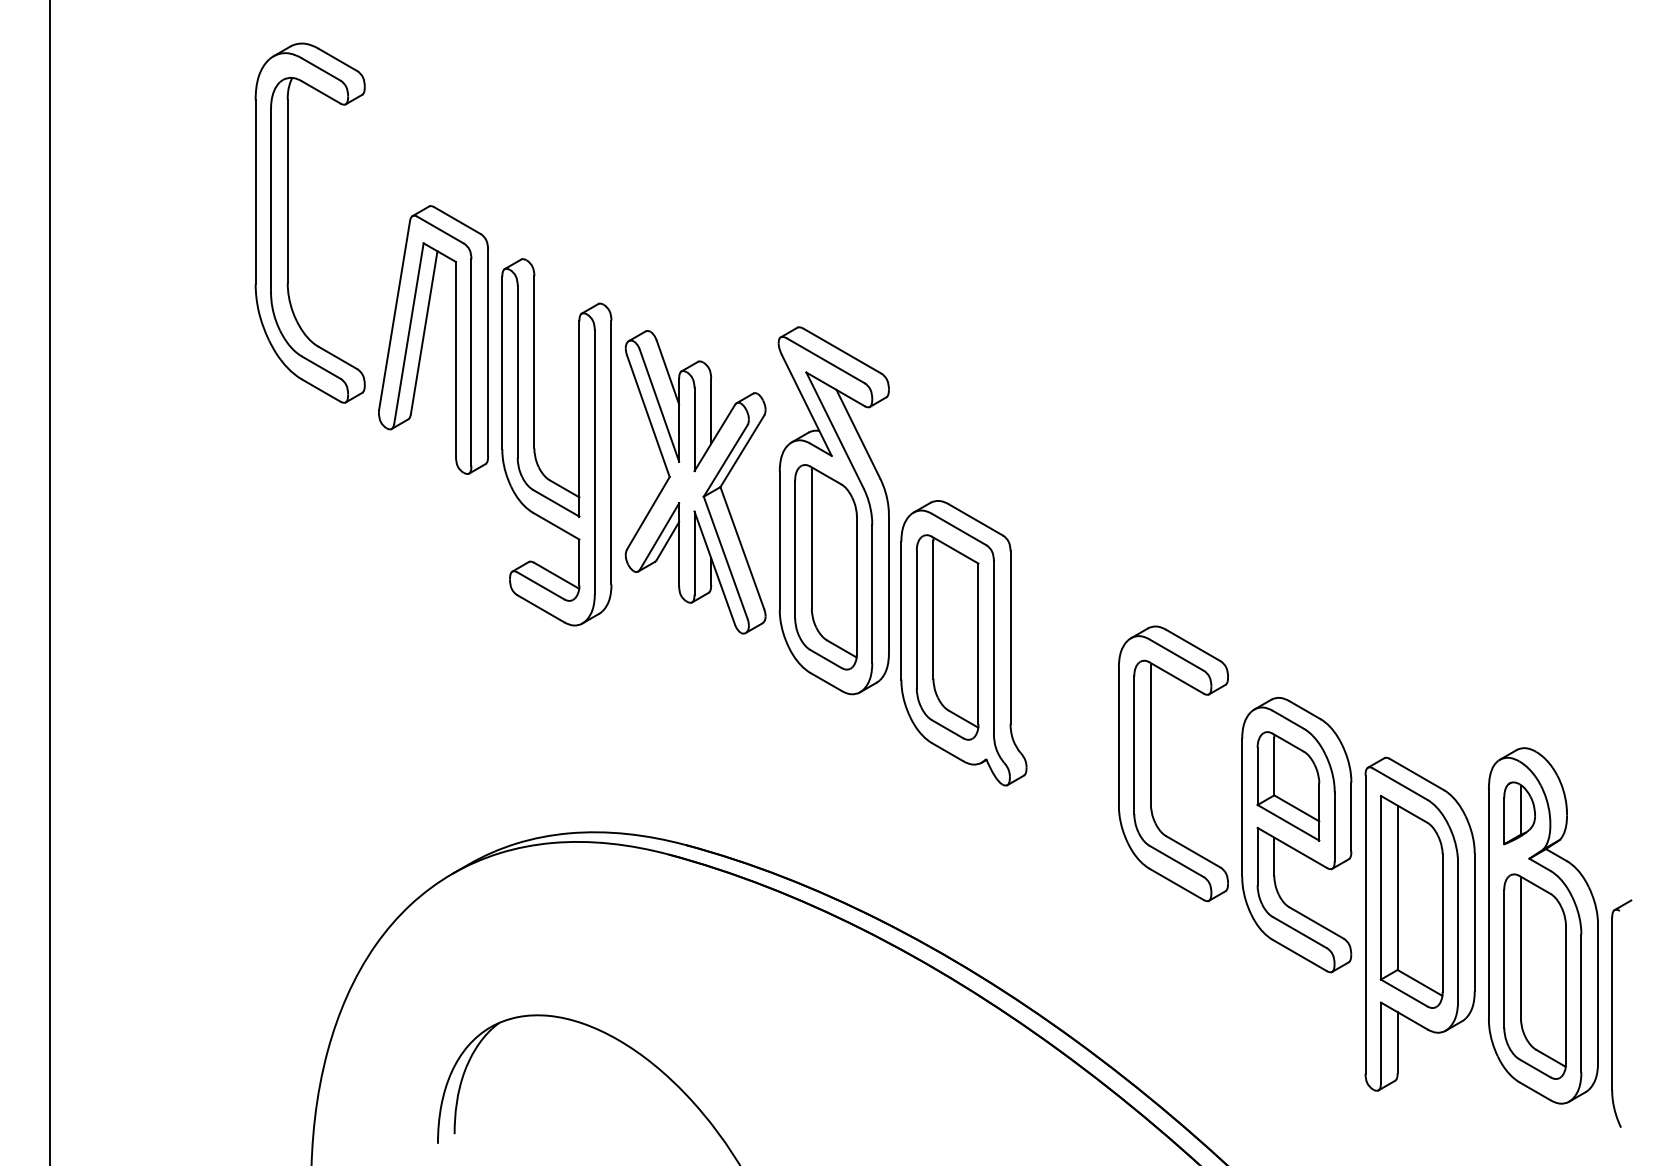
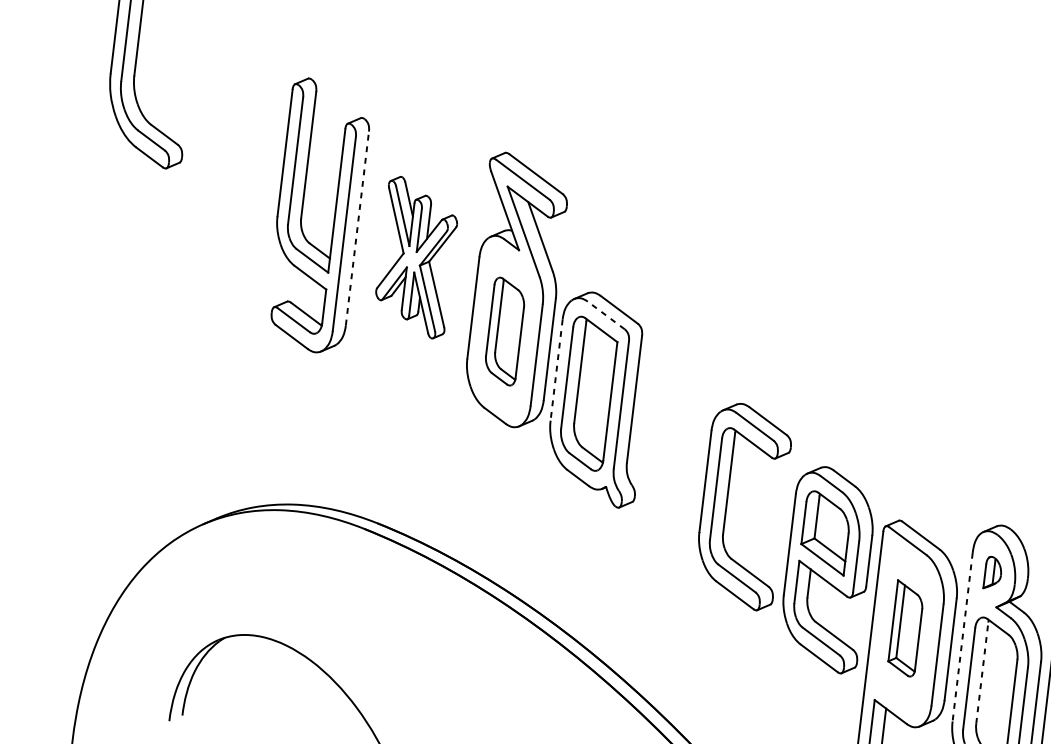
part: (424, 338) -> (230, 128), removed
line: (611, 452) -> (357, 228), solid -> dashed
part: (695, 482) -> (416, 257), size x0.7
line: (958, 529) -> (605, 315), solid -> dashed
part: (825, 567) -> (504, 331), size x0.7
line: (901, 610) -> (556, 369), solid -> dashed
part: (1519, 813) -> (993, 573), size x0.7
part: (1411, 901) -> (906, 628), size x0.6
line: (1488, 904) -> (962, 637), solid -> dashed
line: (1520, 949) -> (981, 673), solid -> dashed

